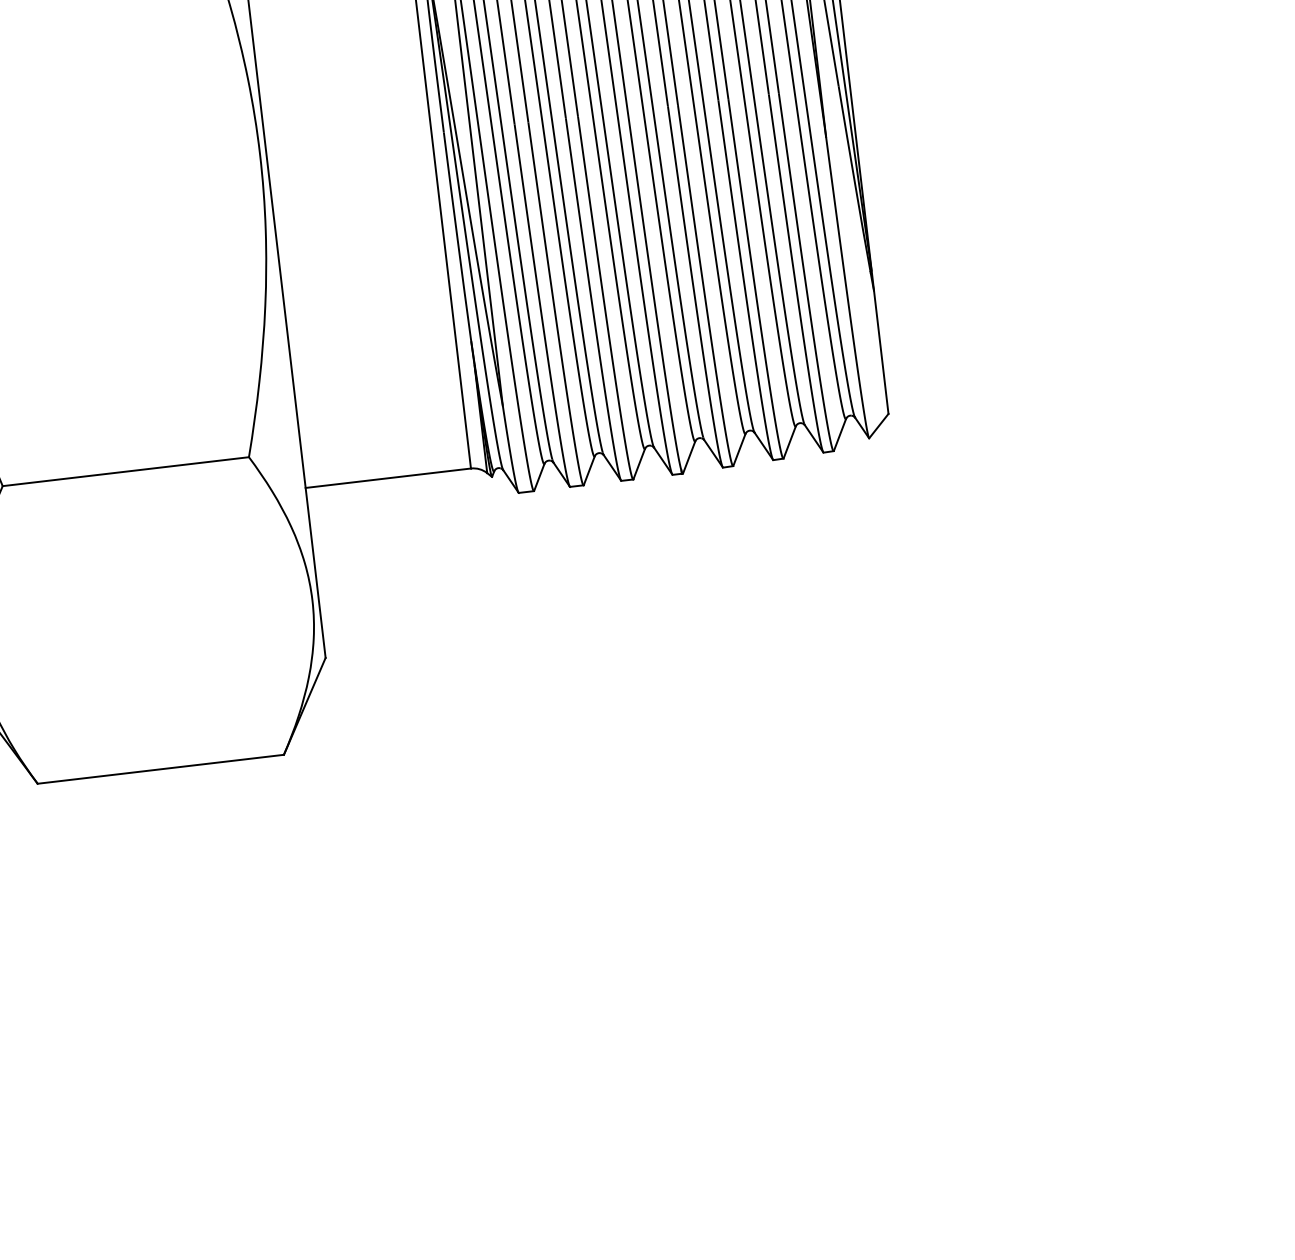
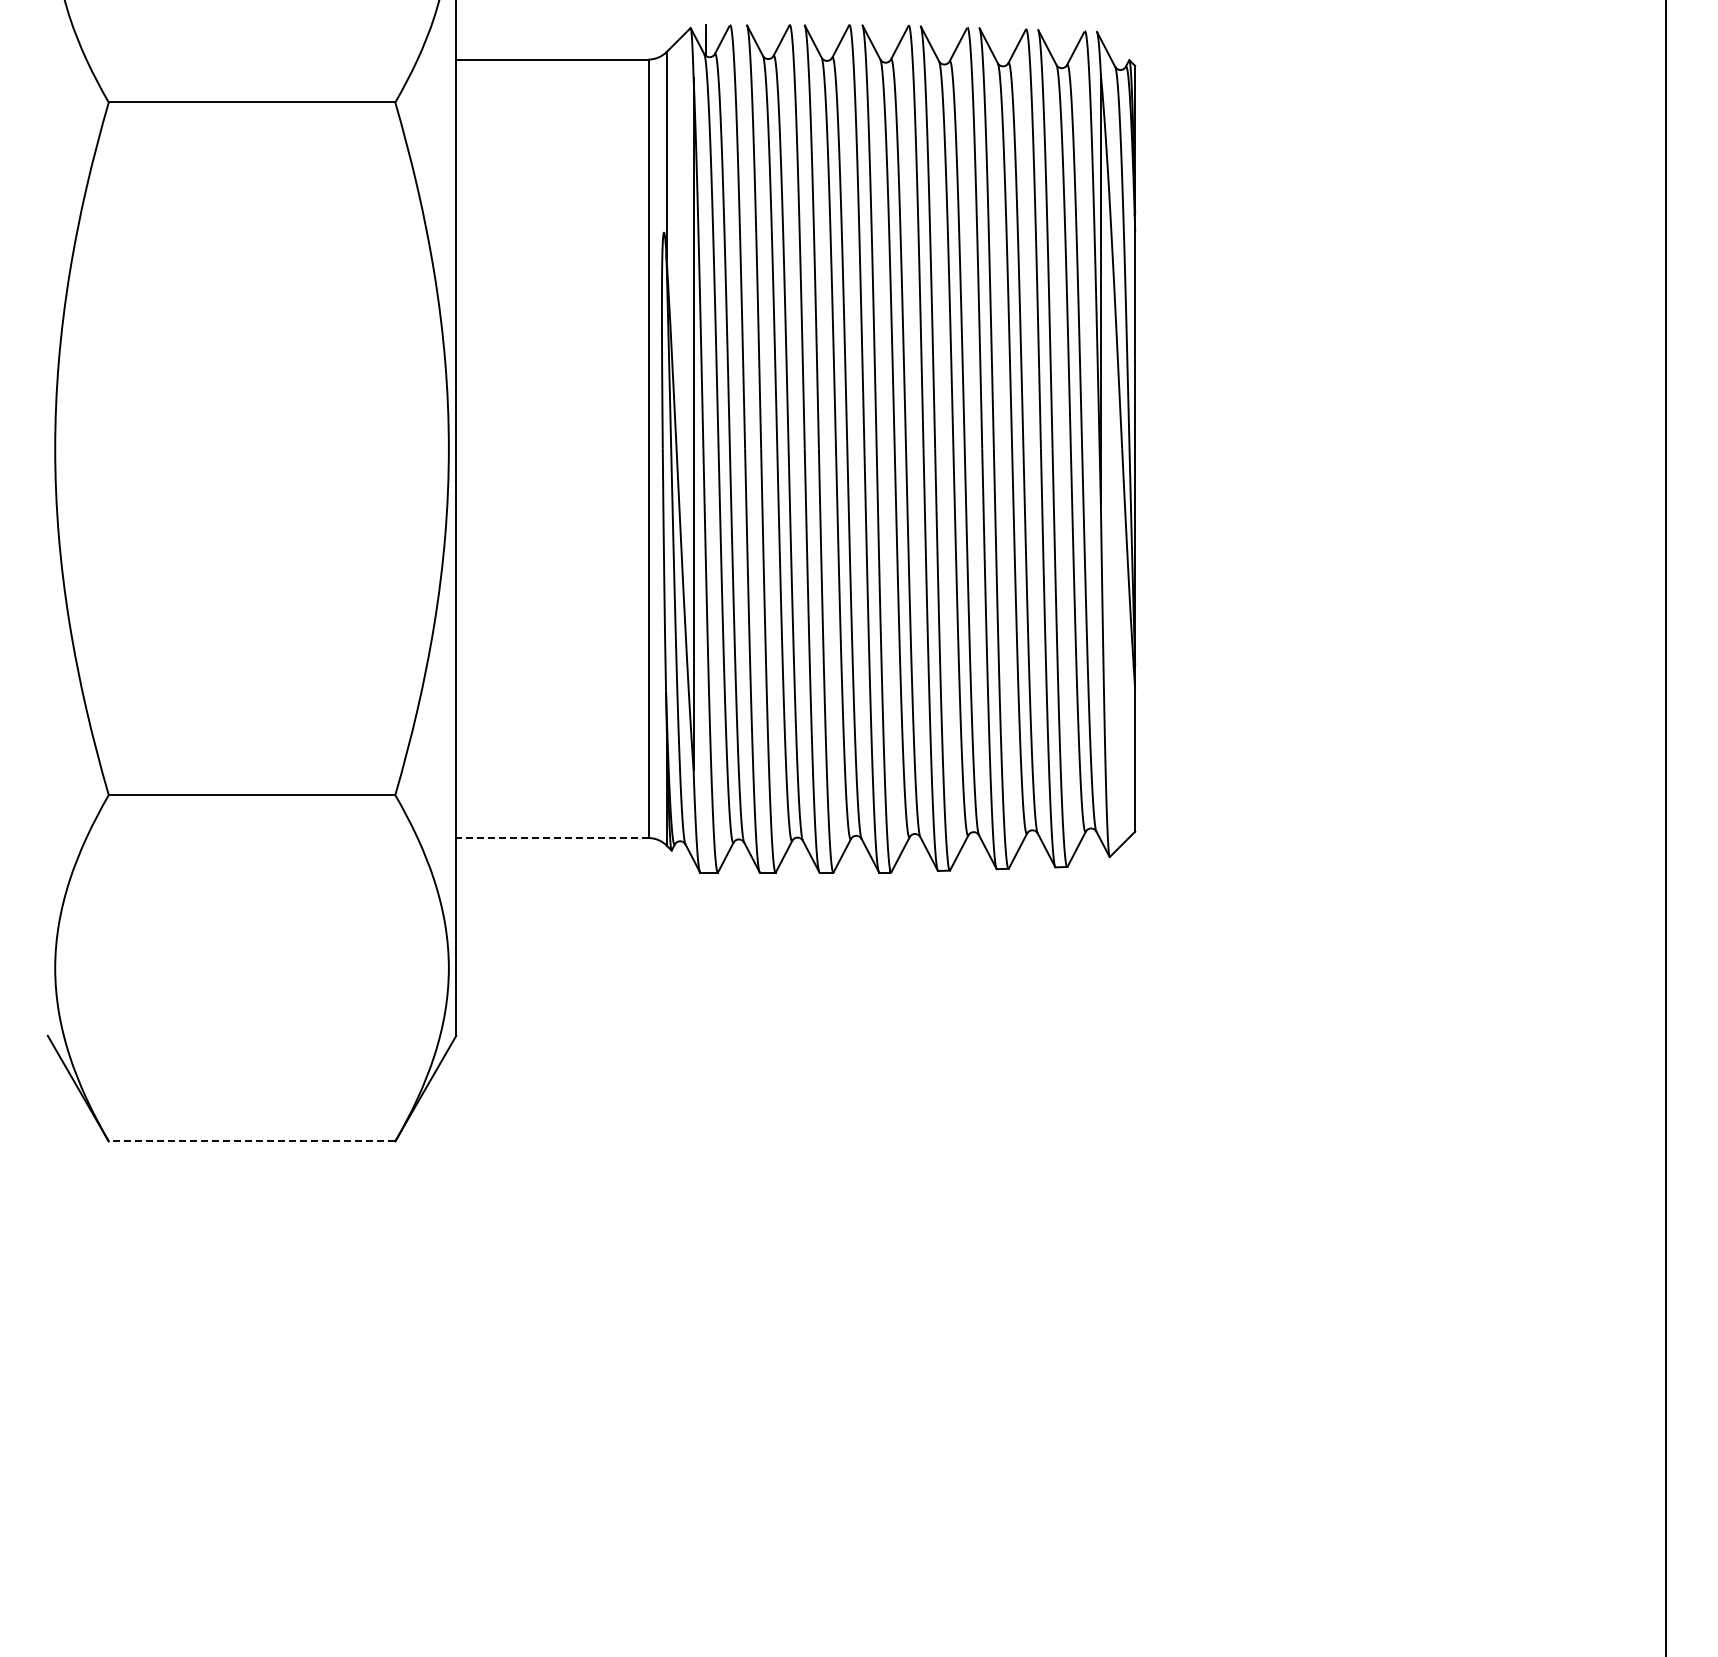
line: (387, 478) -> (551, 838), solid -> dashed
line: (160, 769) -> (251, 1141), solid -> dashed

